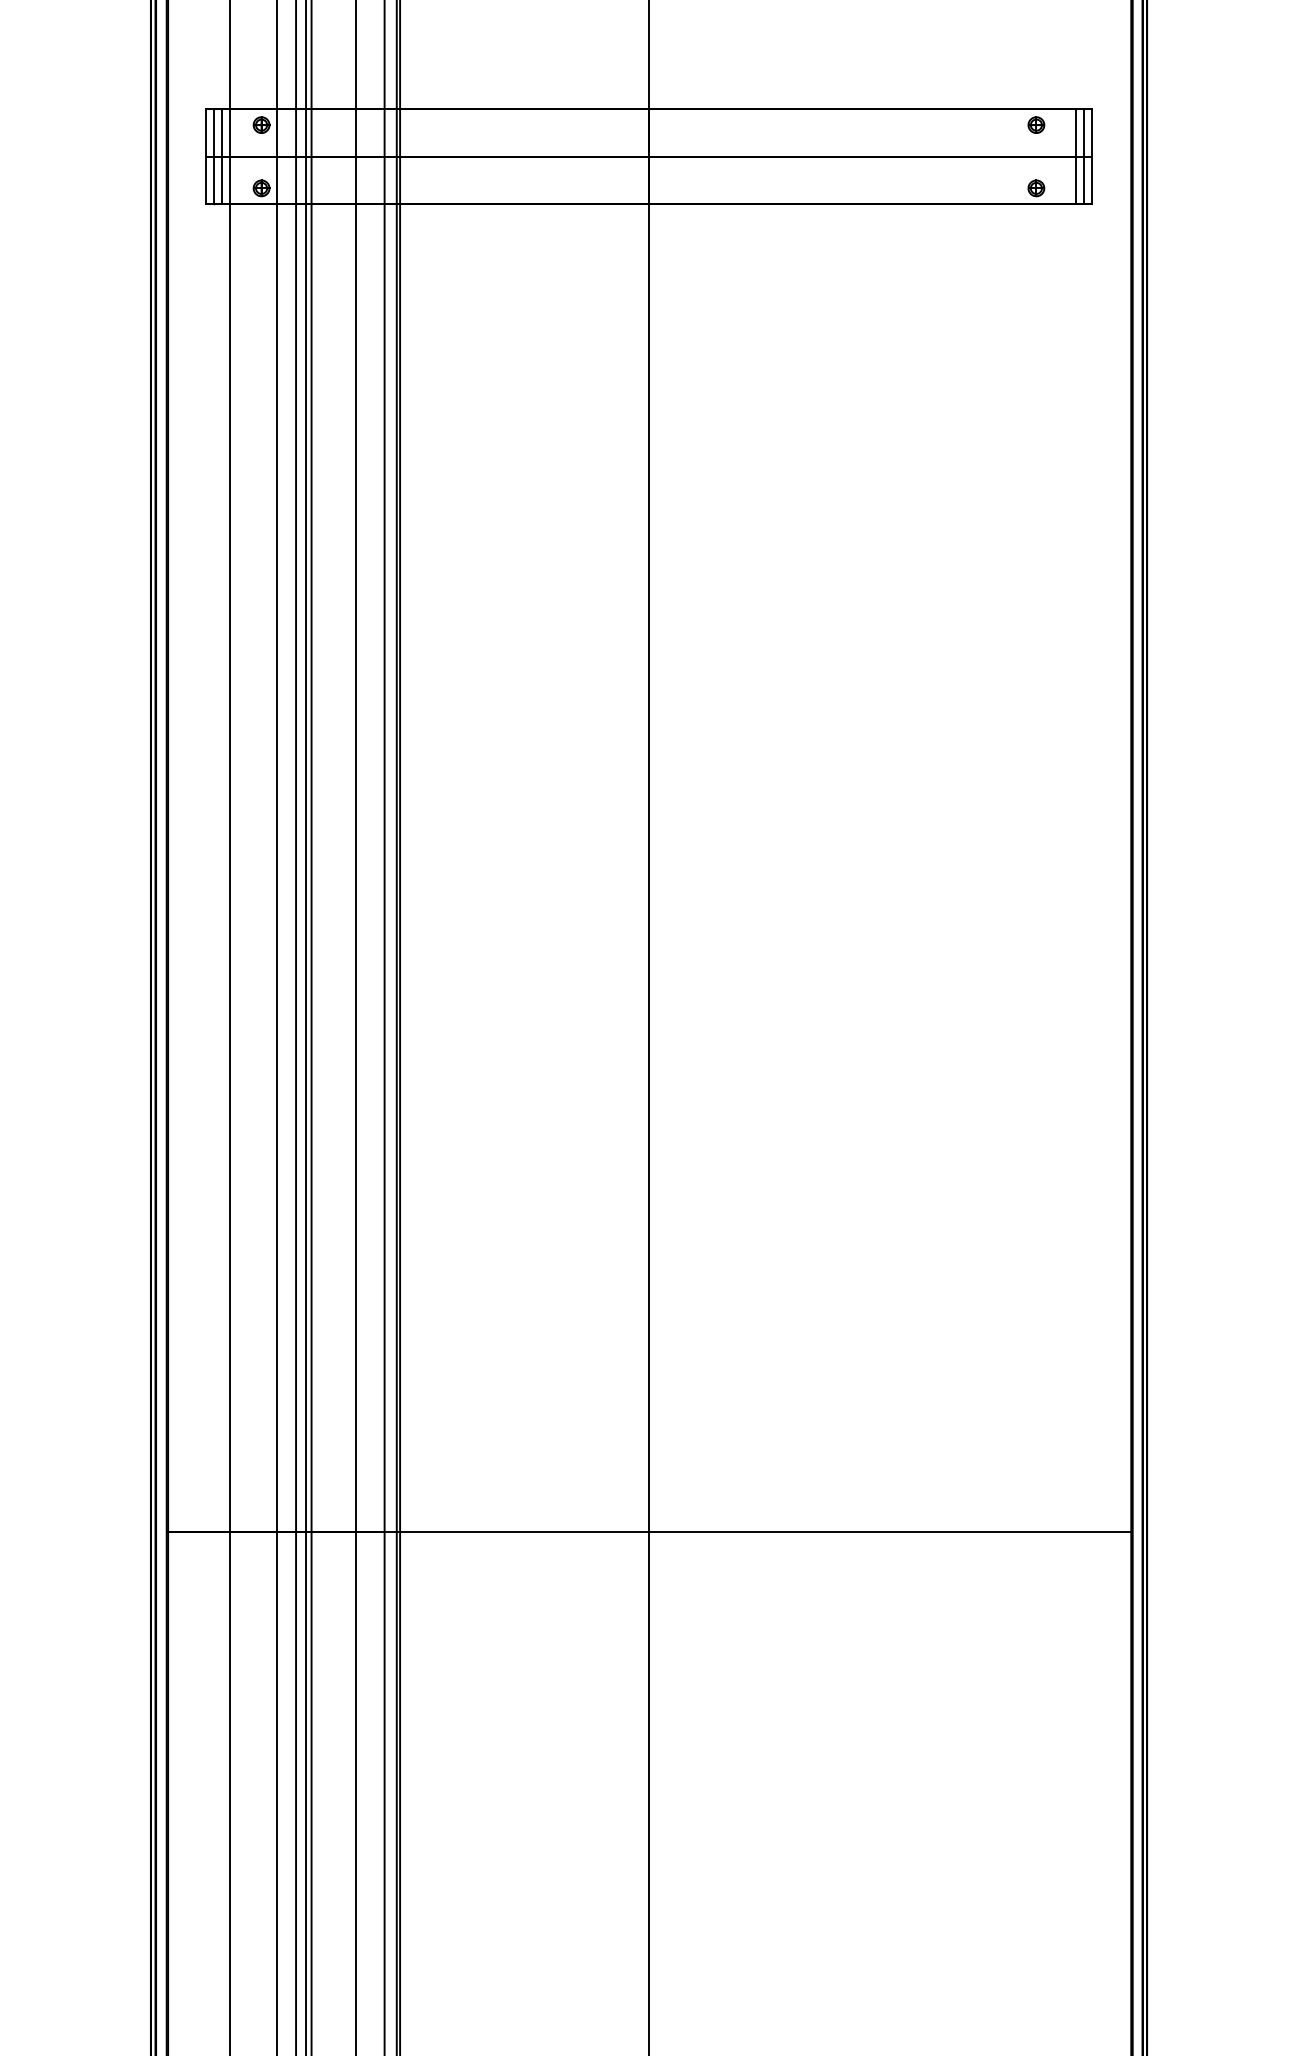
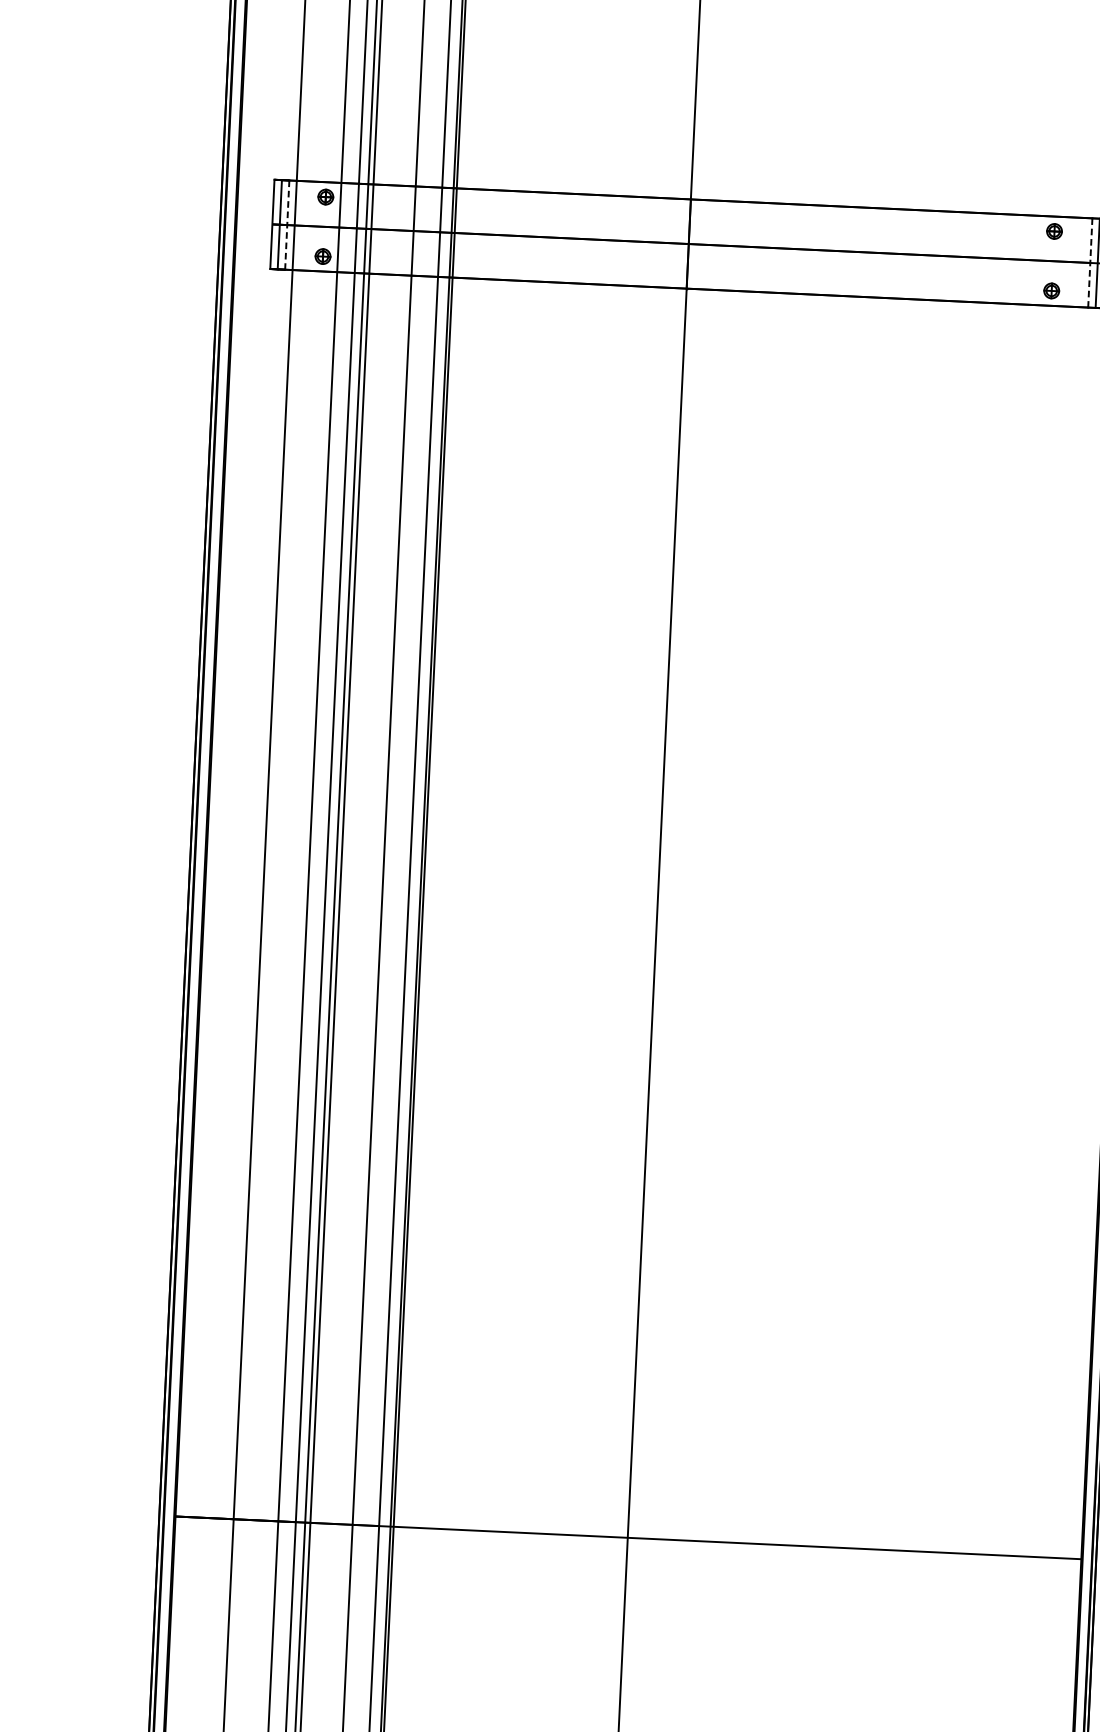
line: (222, 157) -> (287, 225), solid -> dashed
line: (1075, 157) -> (1089, 263), solid -> dashed

